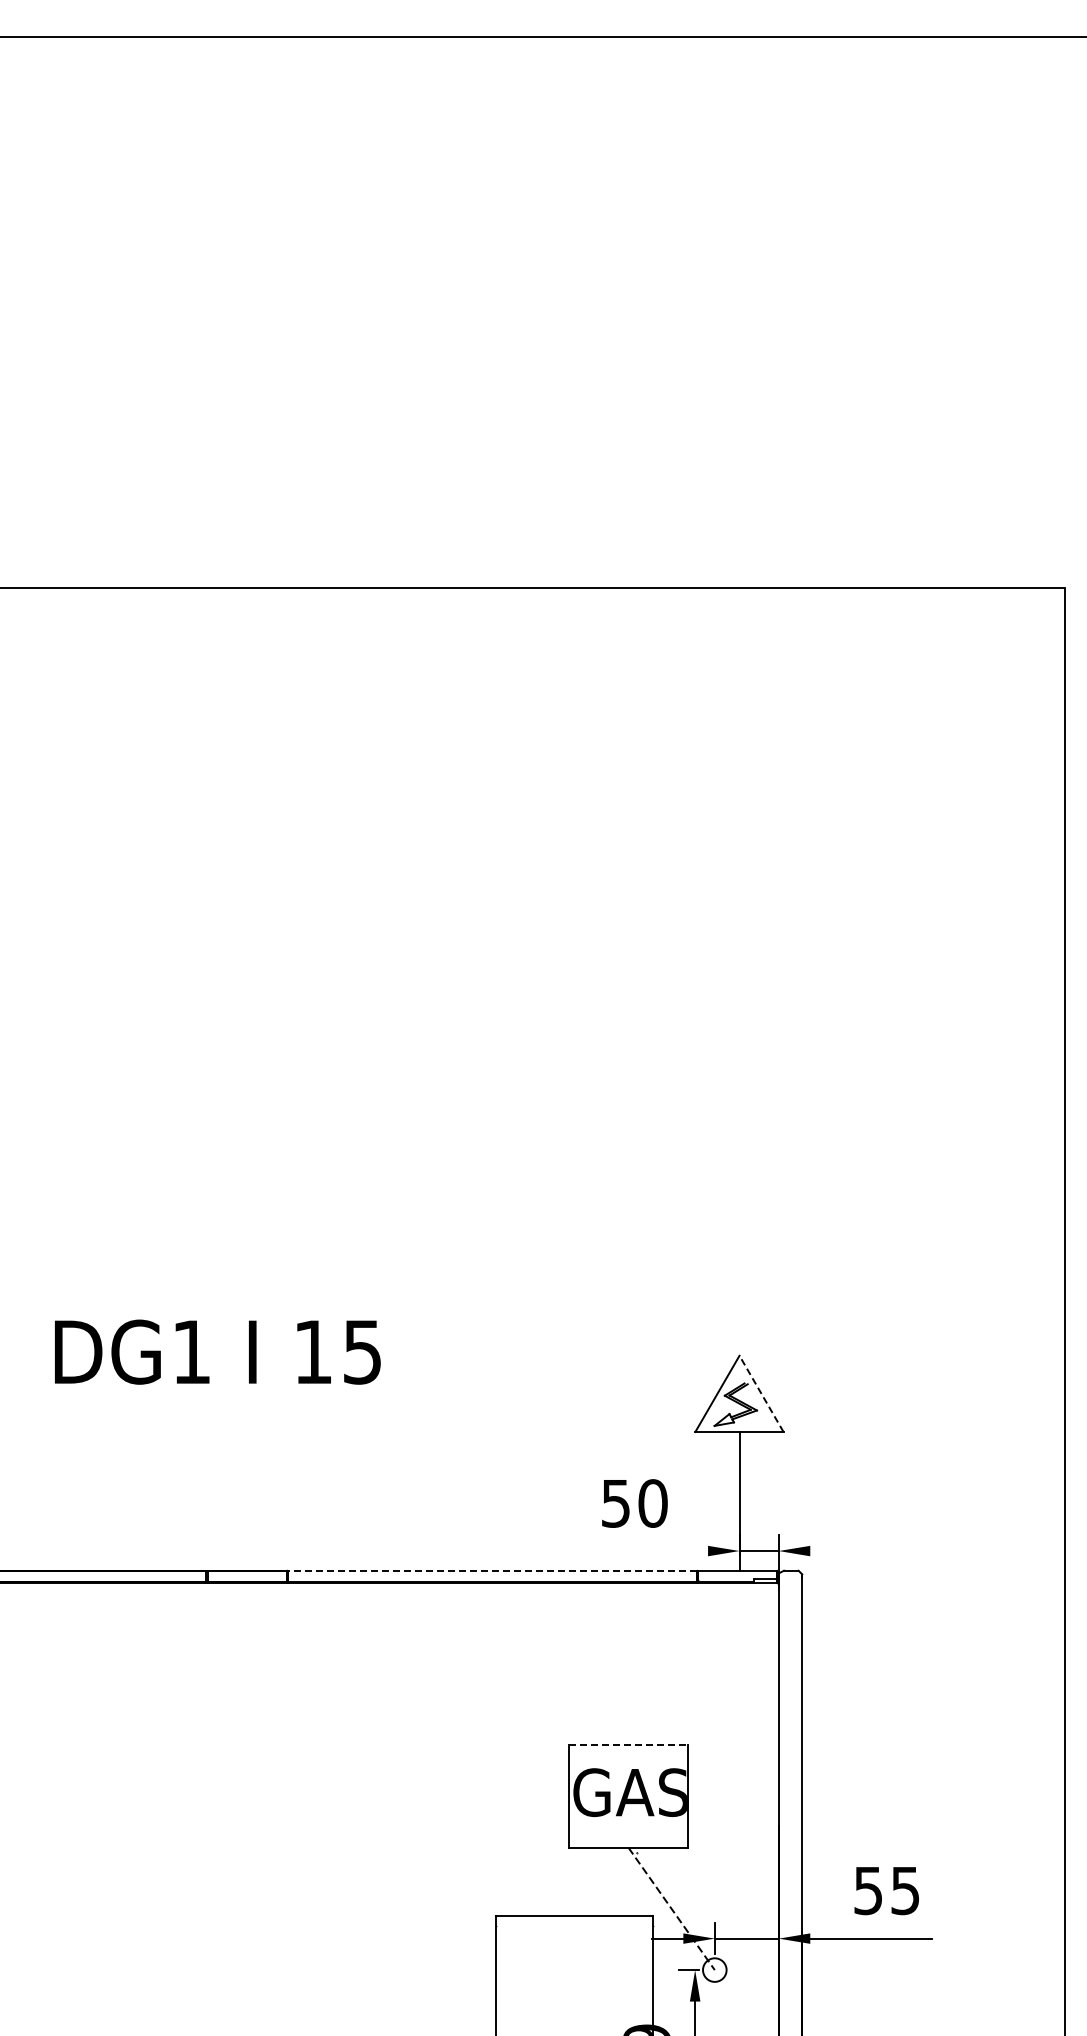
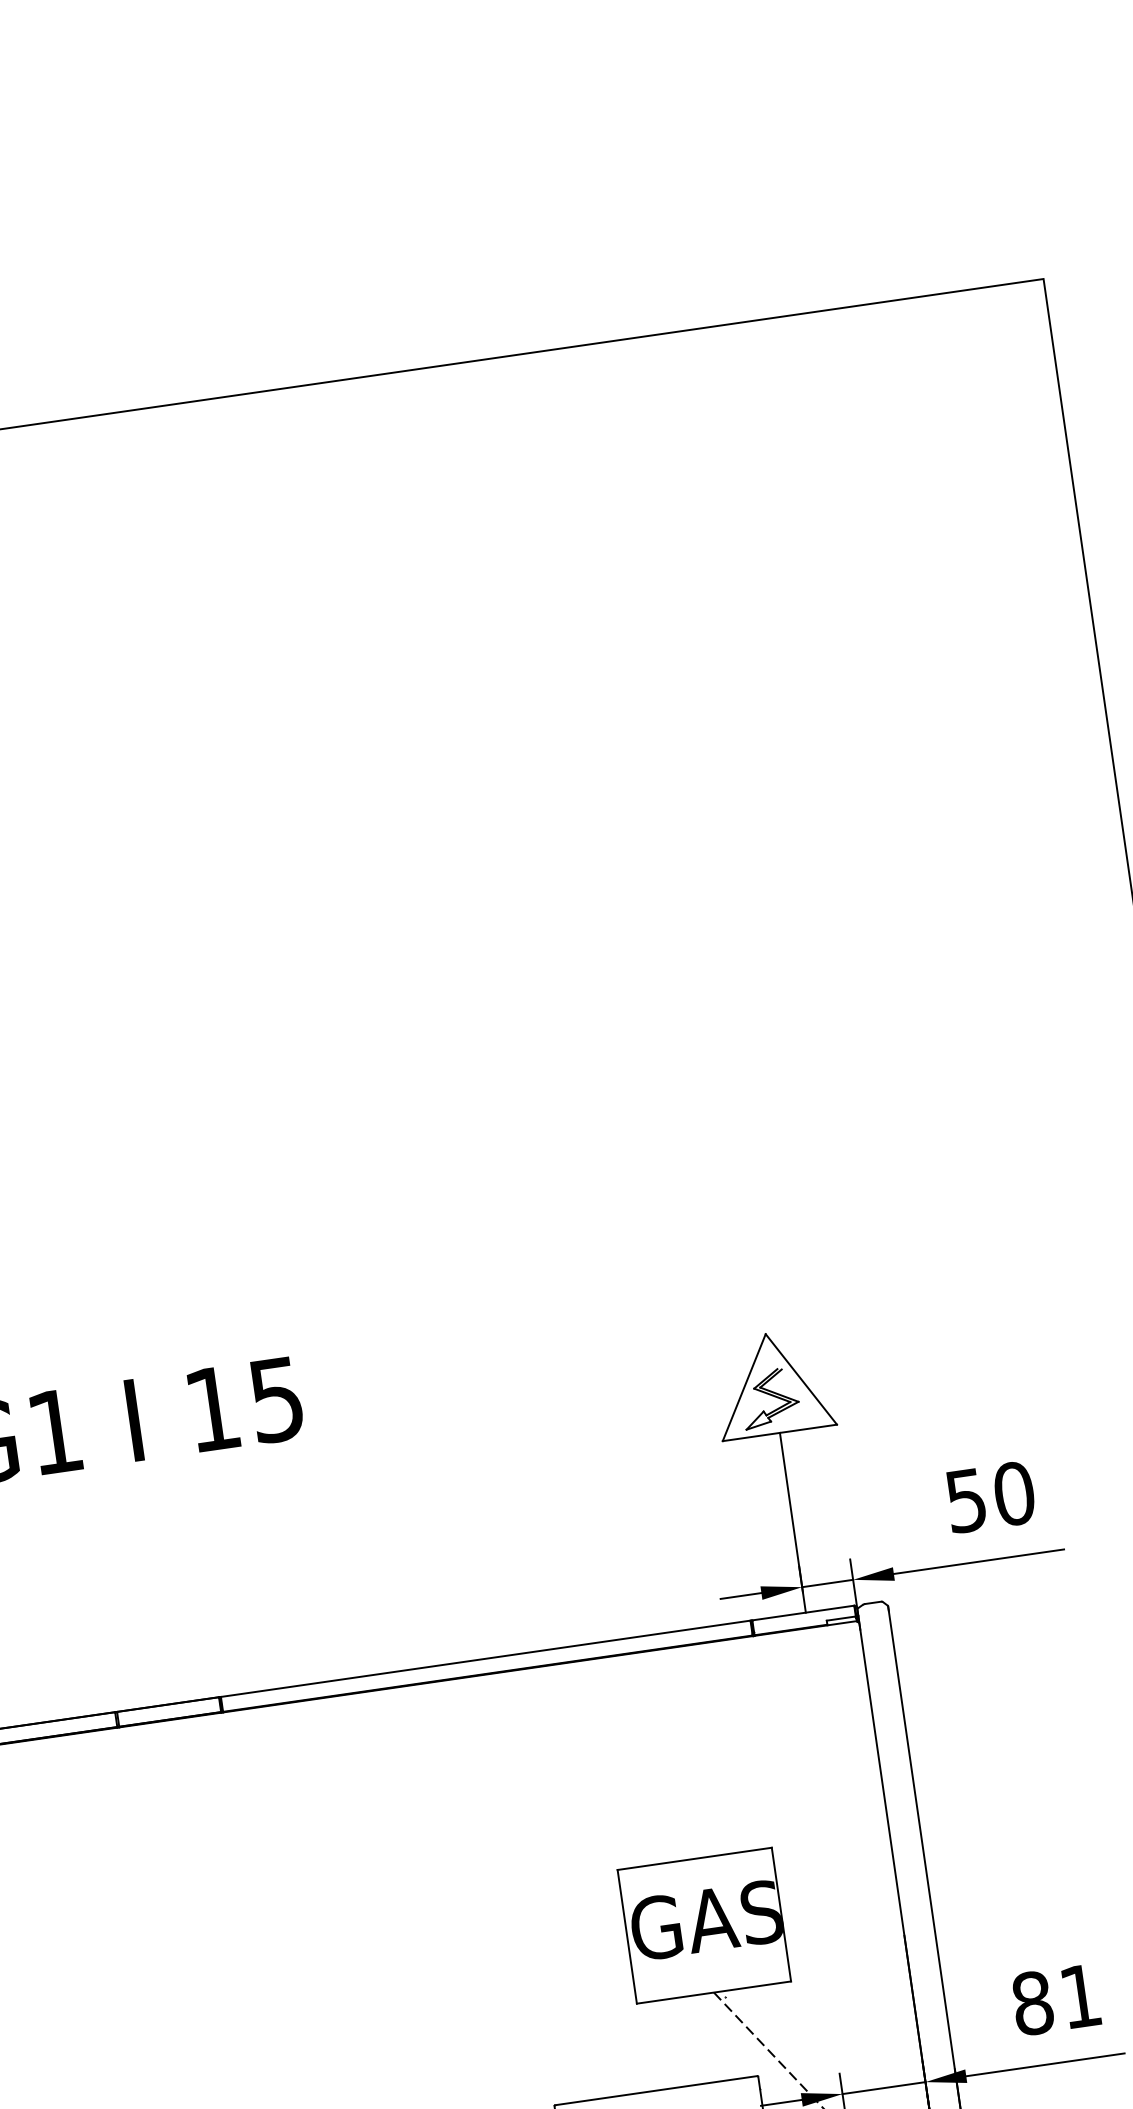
line: (761, 1393) -> (801, 1378), dashed -> solid
text: (634, 1503) -> (990, 1497), moved
line: (692, 1551) -> (741, 1596), added
line: (875, 1551) -> (978, 1562), added
line: (491, 1570) -> (484, 1658), dashed -> solid
line: (629, 1744) -> (695, 1858), dashed -> solid
text: (886, 1890) -> (1056, 1999), 55 -> 81

